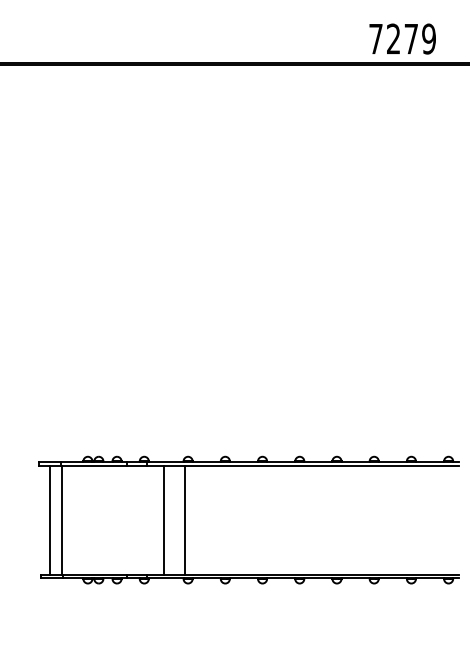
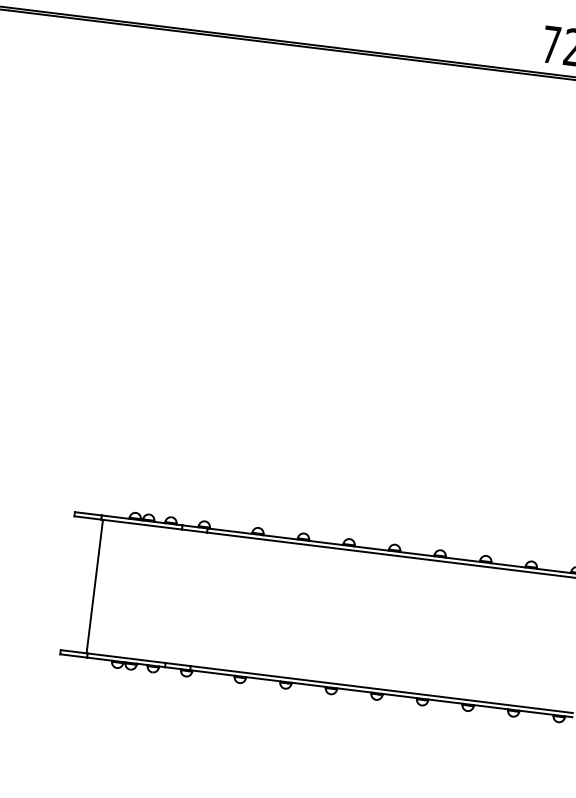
line: (50, 519) -> (80, 584), removed
line: (164, 519) -> (220, 601), removed
line: (184, 519) -> (244, 604), removed

